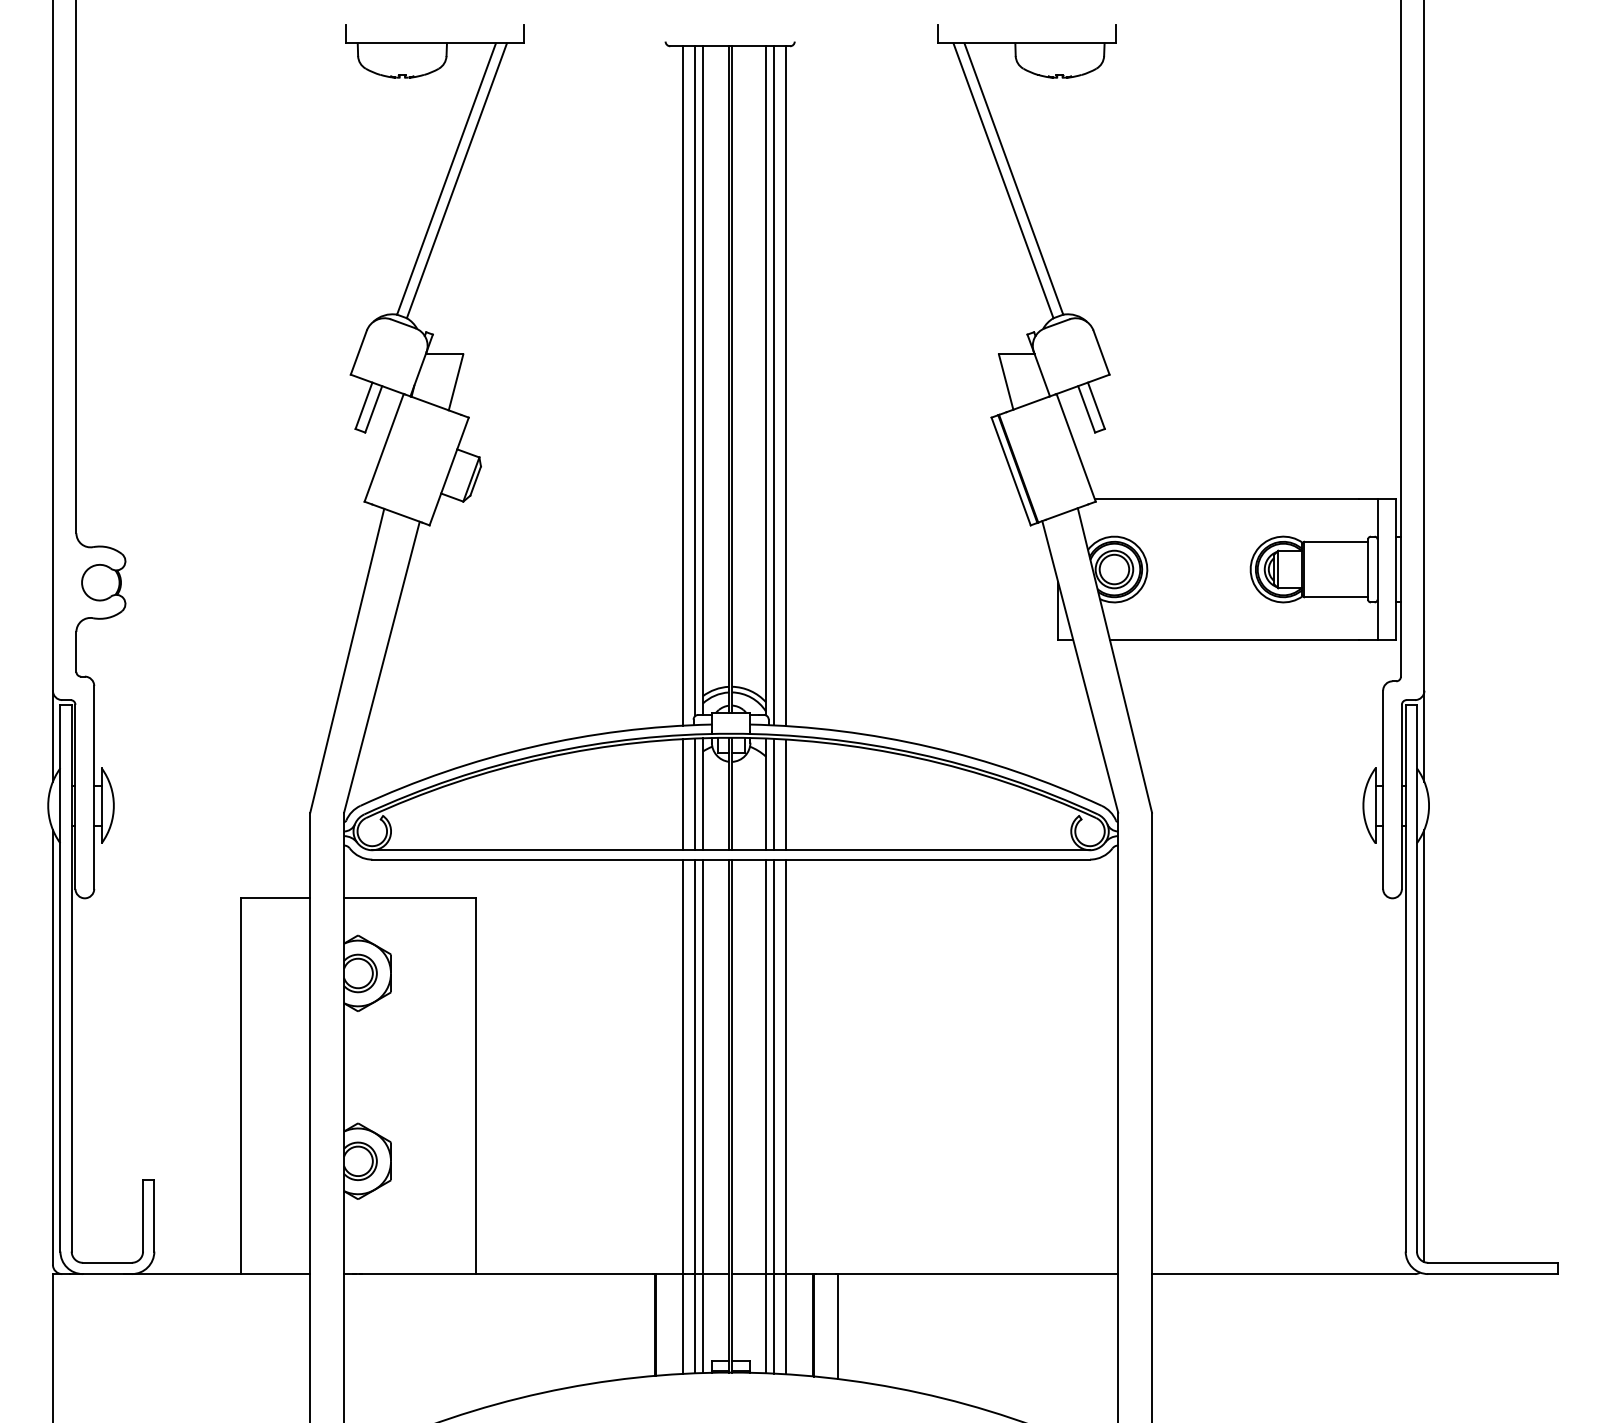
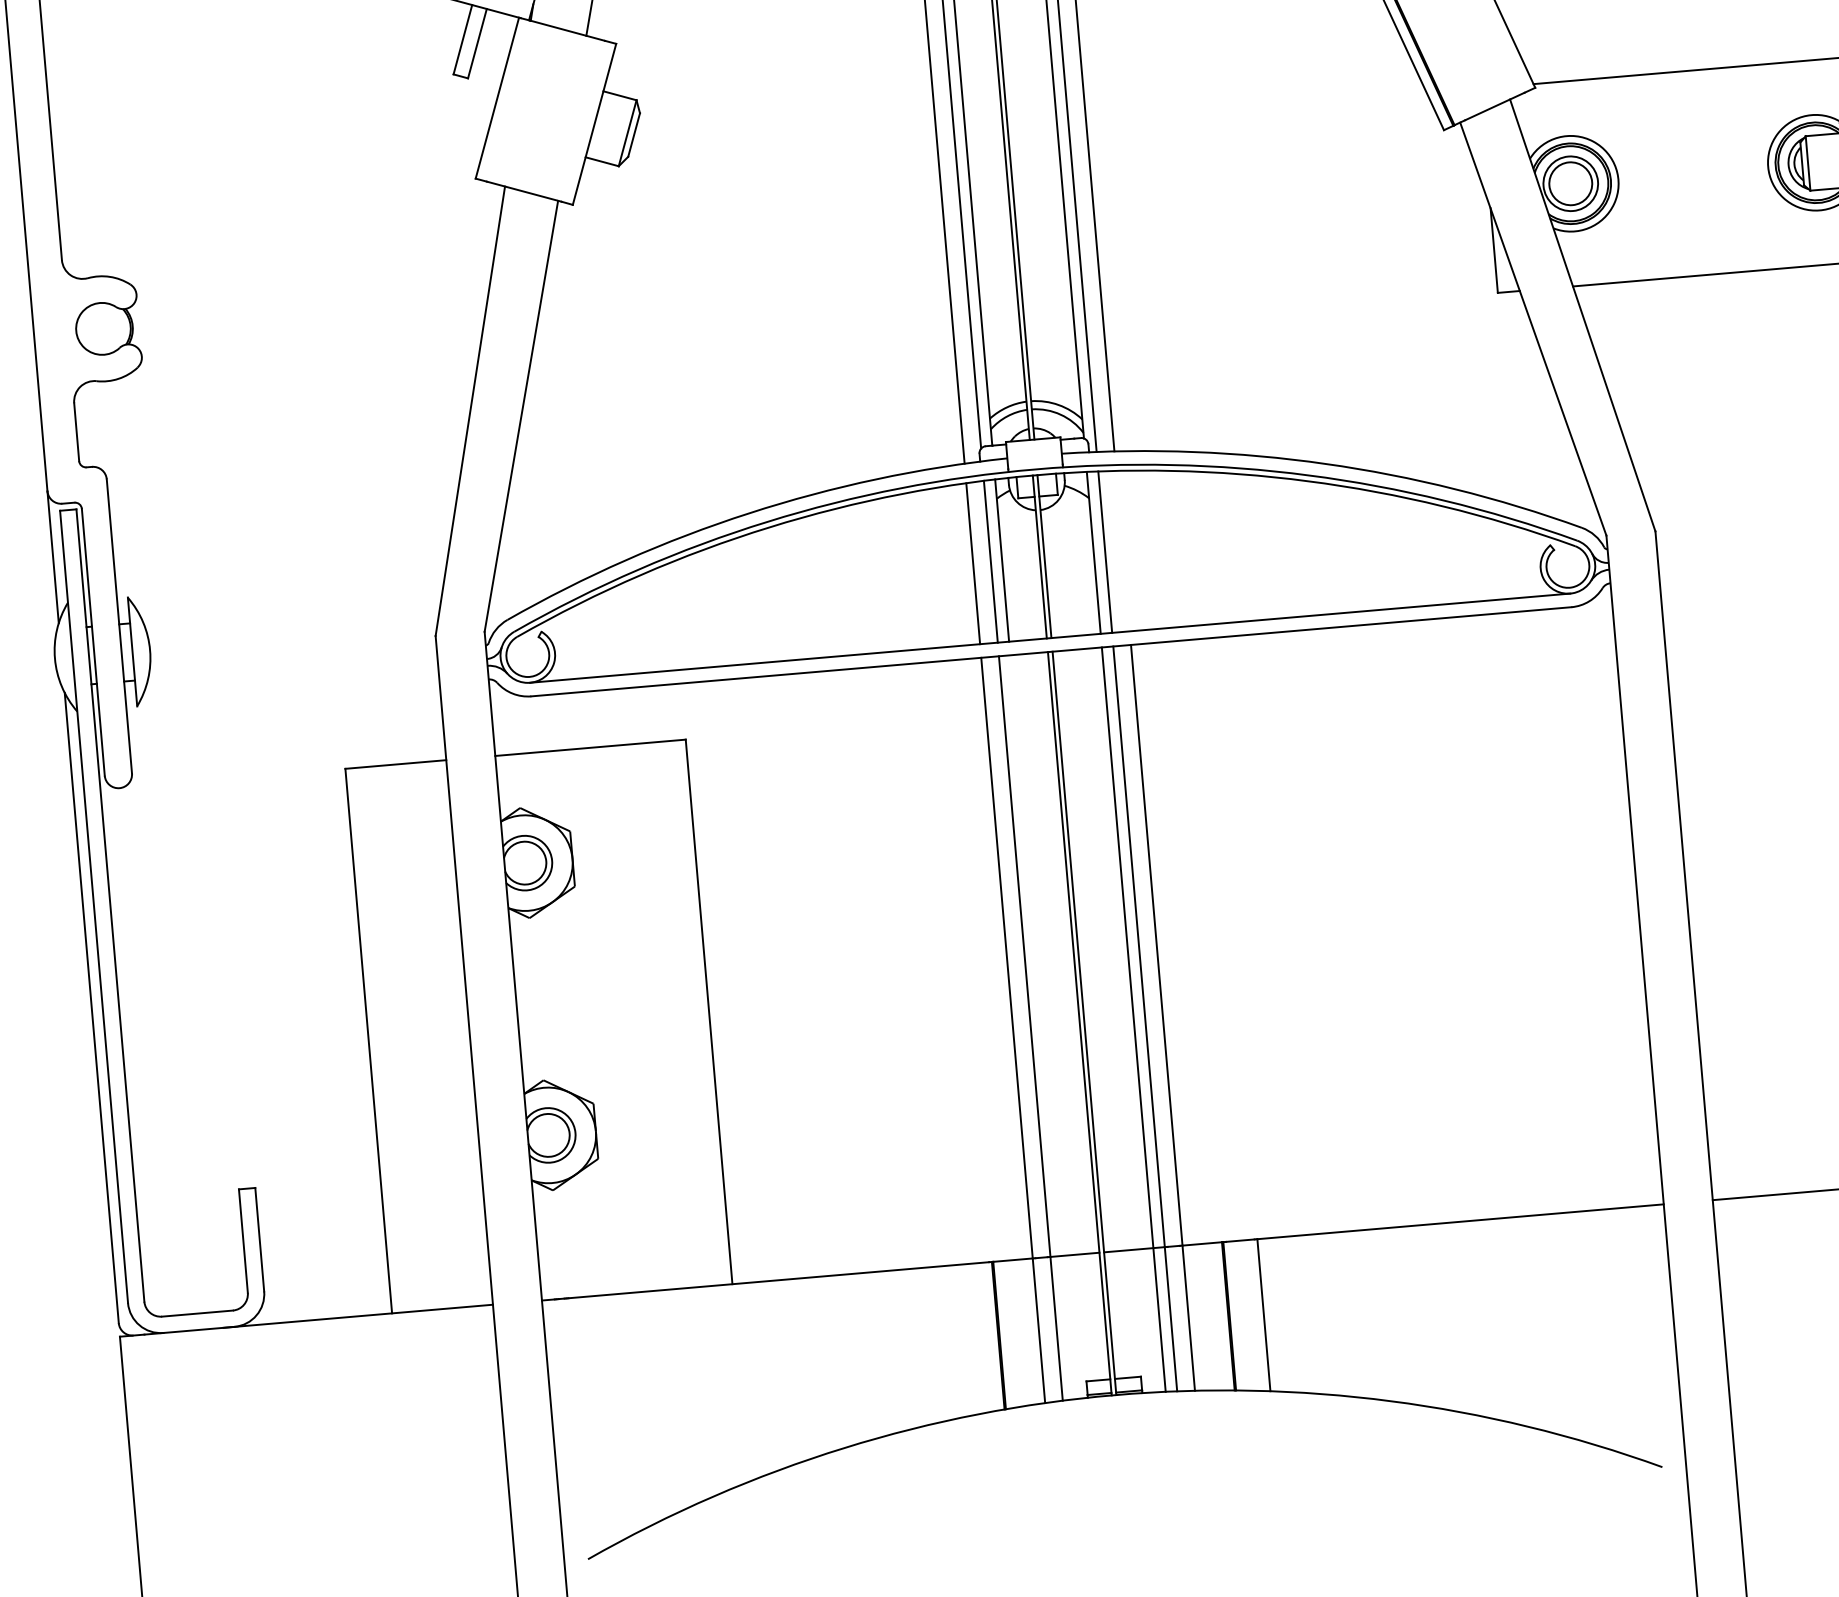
line: (786, 794) -> (1123, 550), removed
line: (702, 1116) -> (1041, 1027), removed

